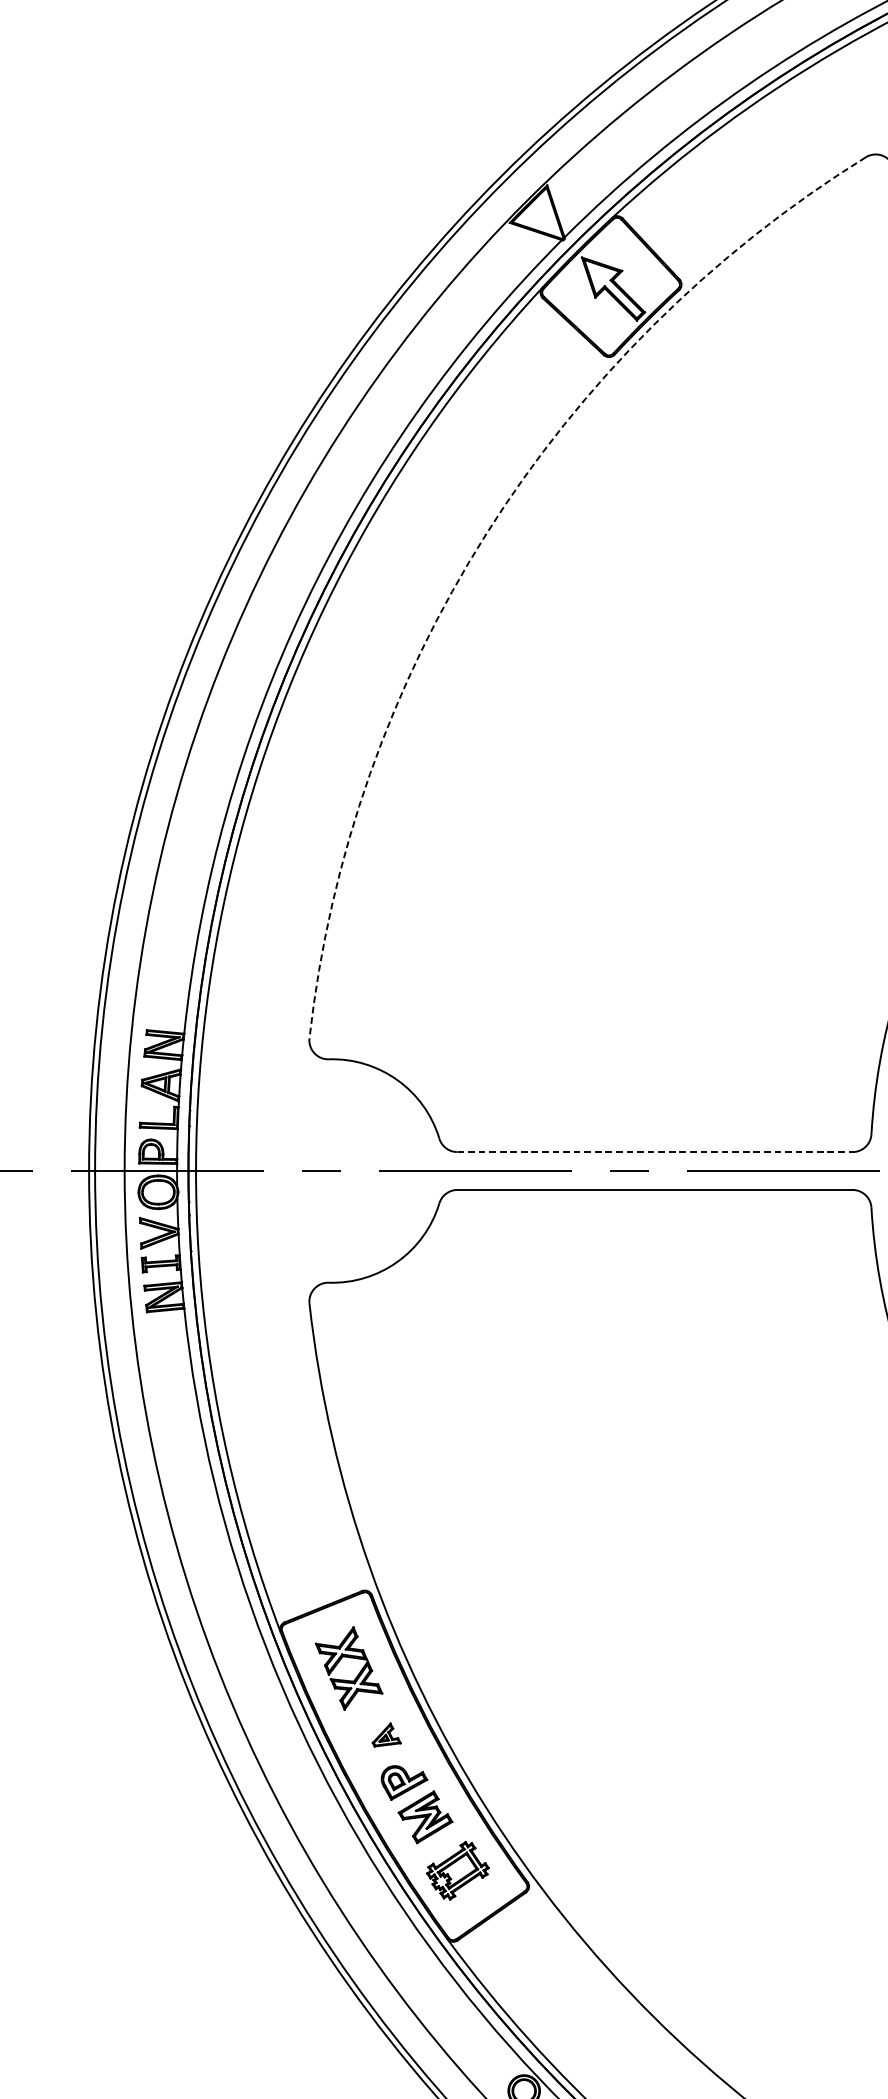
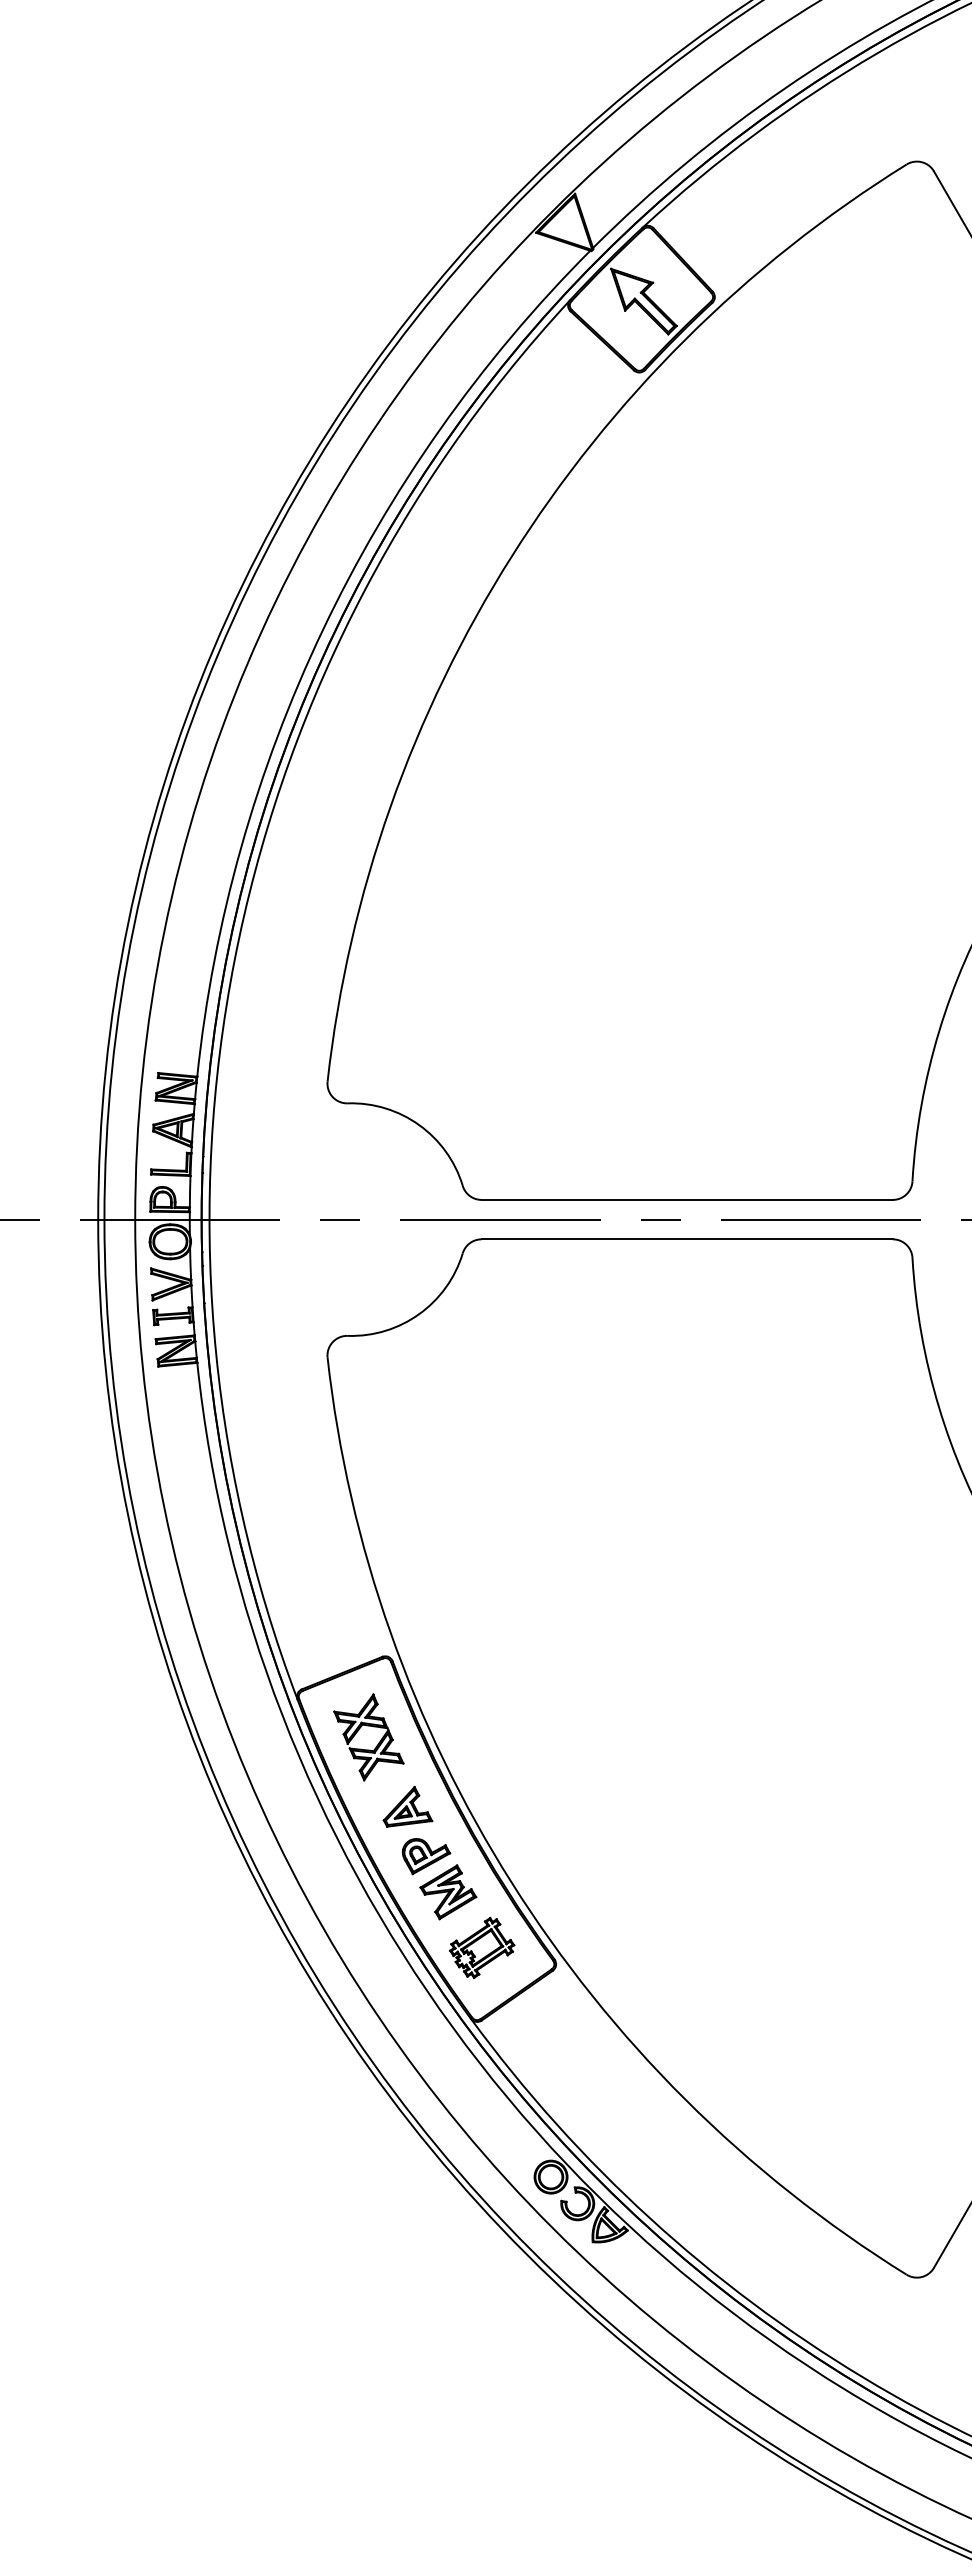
arc: (486, 533) -> (511, 556), dashed -> solid
line: (655, 1151) -> (687, 1199), dashed -> solid
part: (386, 1734) -> (407, 1806), size x1.67

